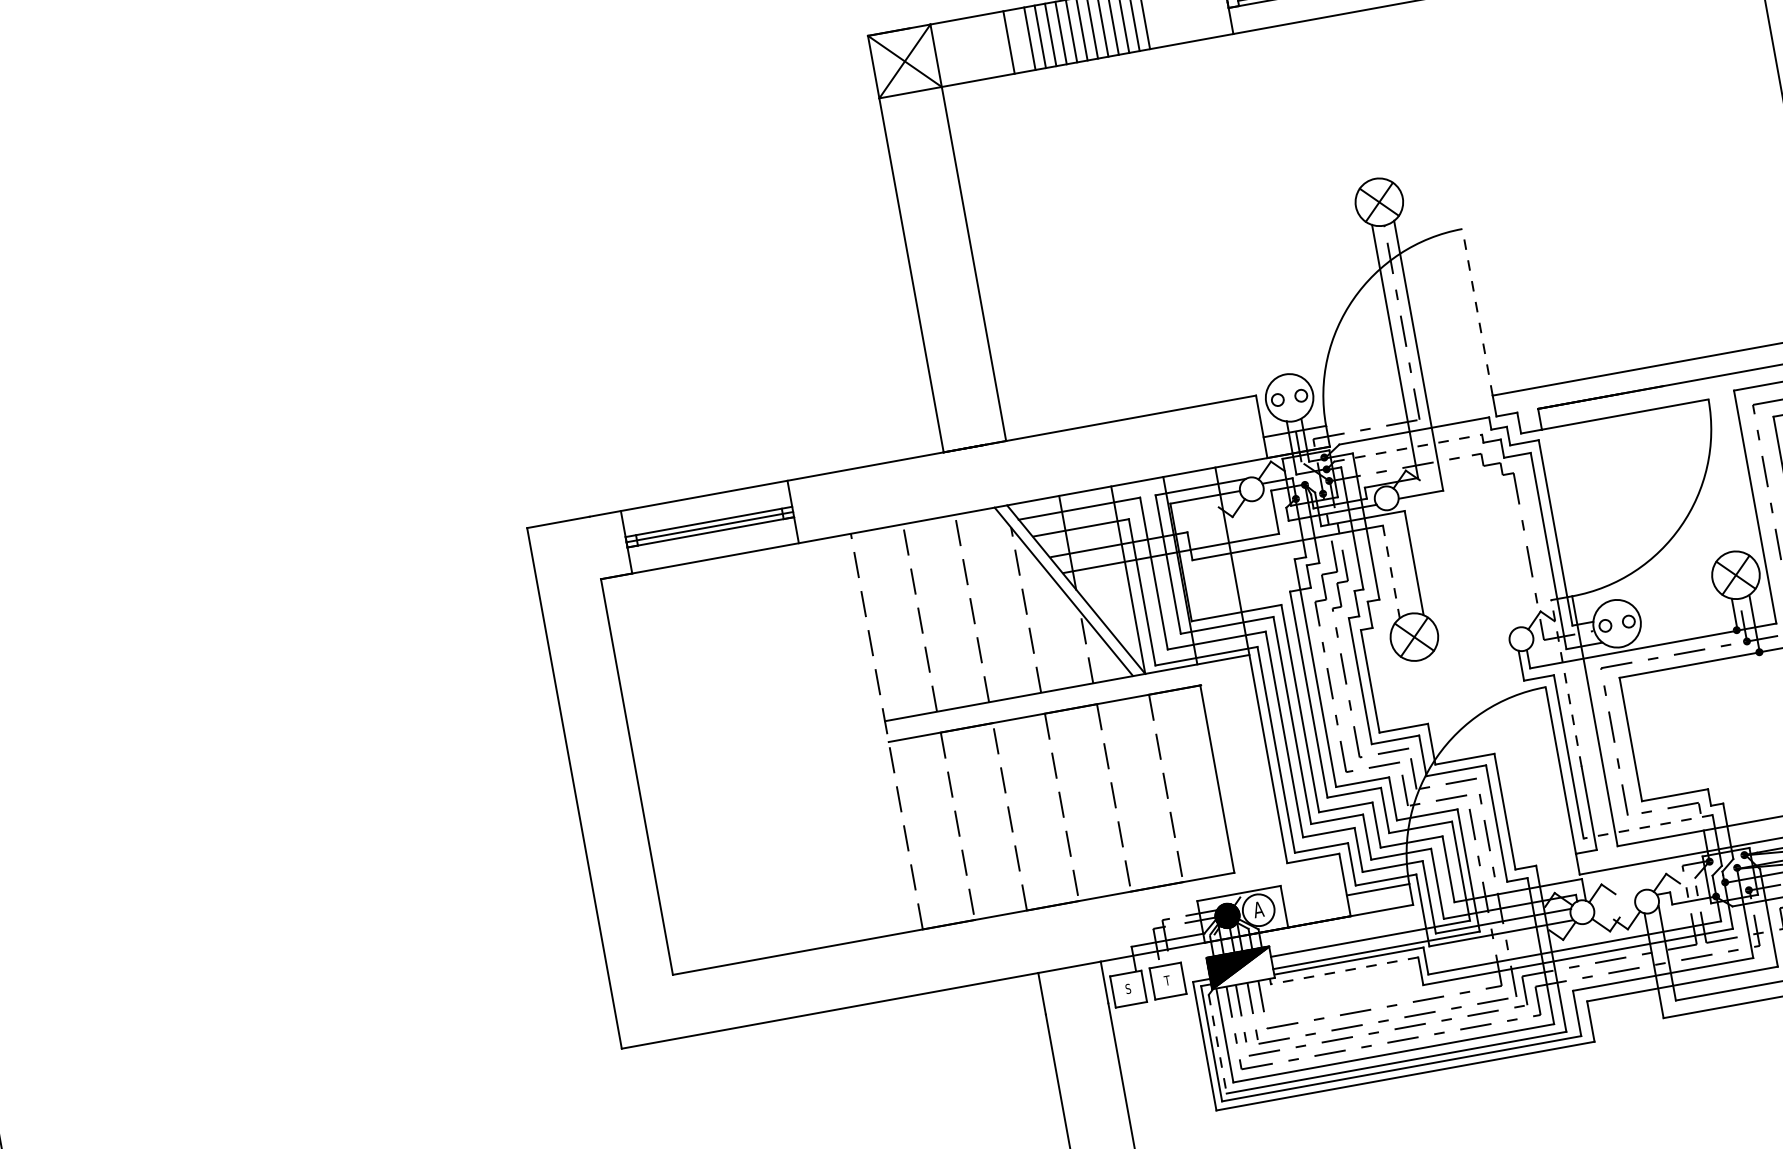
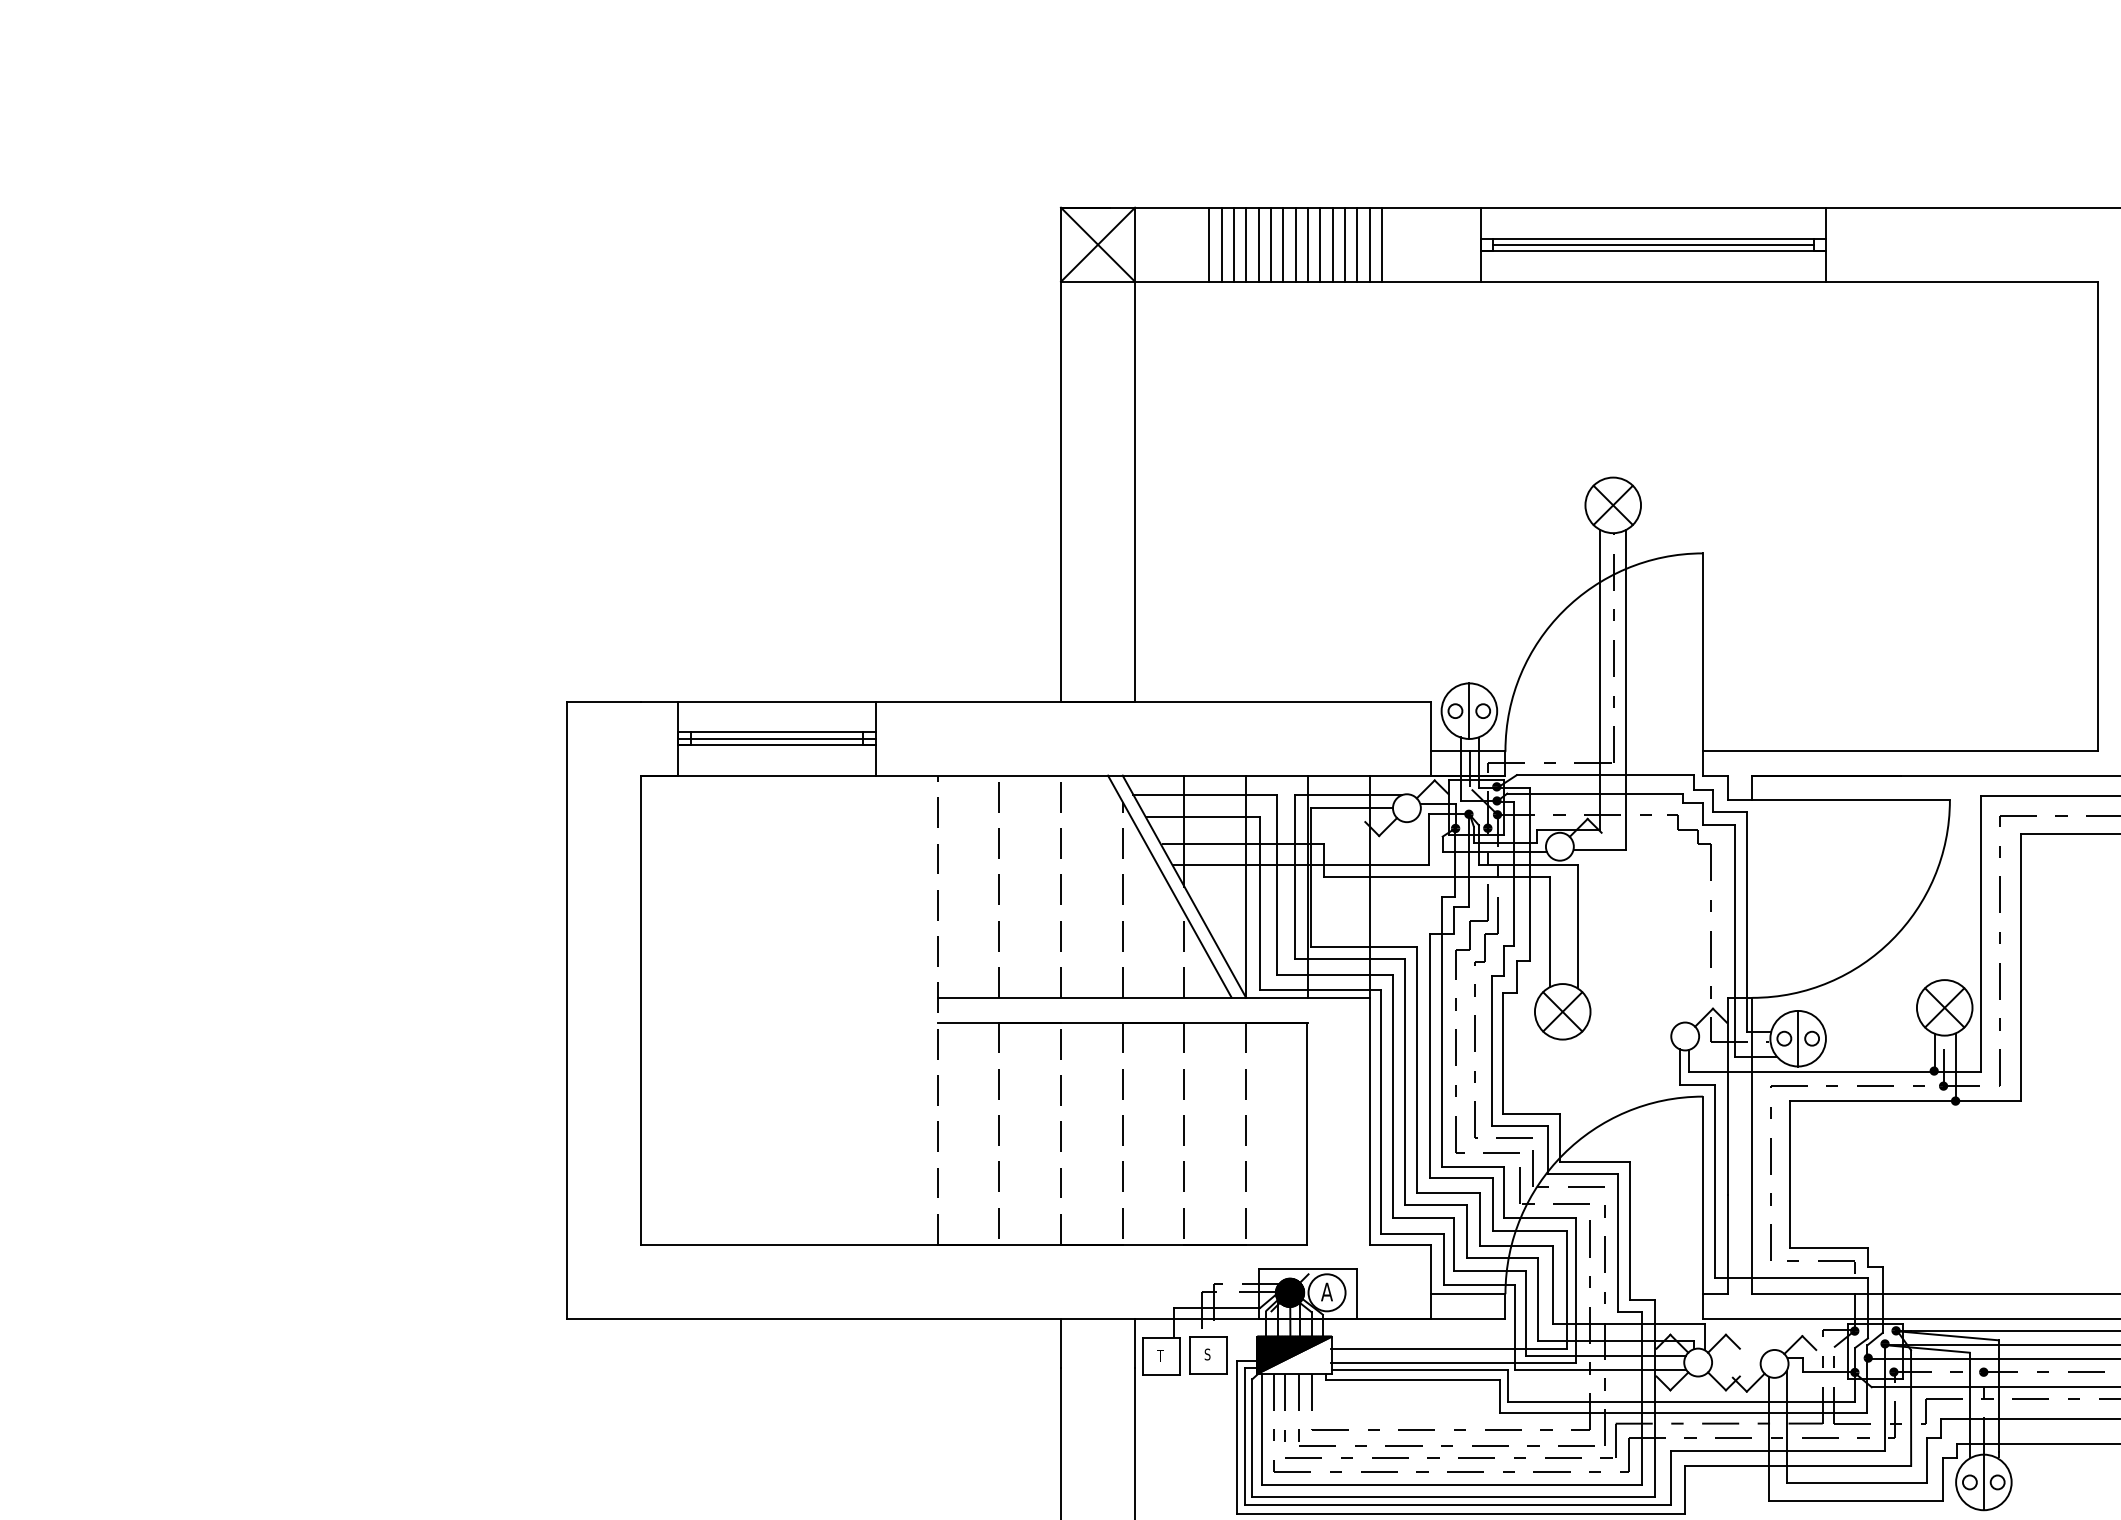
line: (1019, 40) -> (1233, 244), added
line: (998, 44) -> (1209, 244), added
line: (1477, 312) -> (1702, 652), dashed -> solid
line: (1289, 397) -> (1469, 710), added
line: (1407, 448) -> (1594, 793), dashed -> solid
line: (1391, 572) -> (1549, 932), dashed -> solid
line: (1617, 623) -> (1798, 1038), added
line: (1566, 683) -> (1727, 1096), dashed -> solid
line: (1647, 827) -> (1790, 1278), dashed -> solid
line: (1344, 971) -> (1412, 1380), dashed -> solid
text: (1167, 980) -> (1207, 1354), T -> S
text: (1127, 988) -> (1160, 1355), S -> T
line: (1218, 1044) -> (1252, 1438), dashed -> solid

